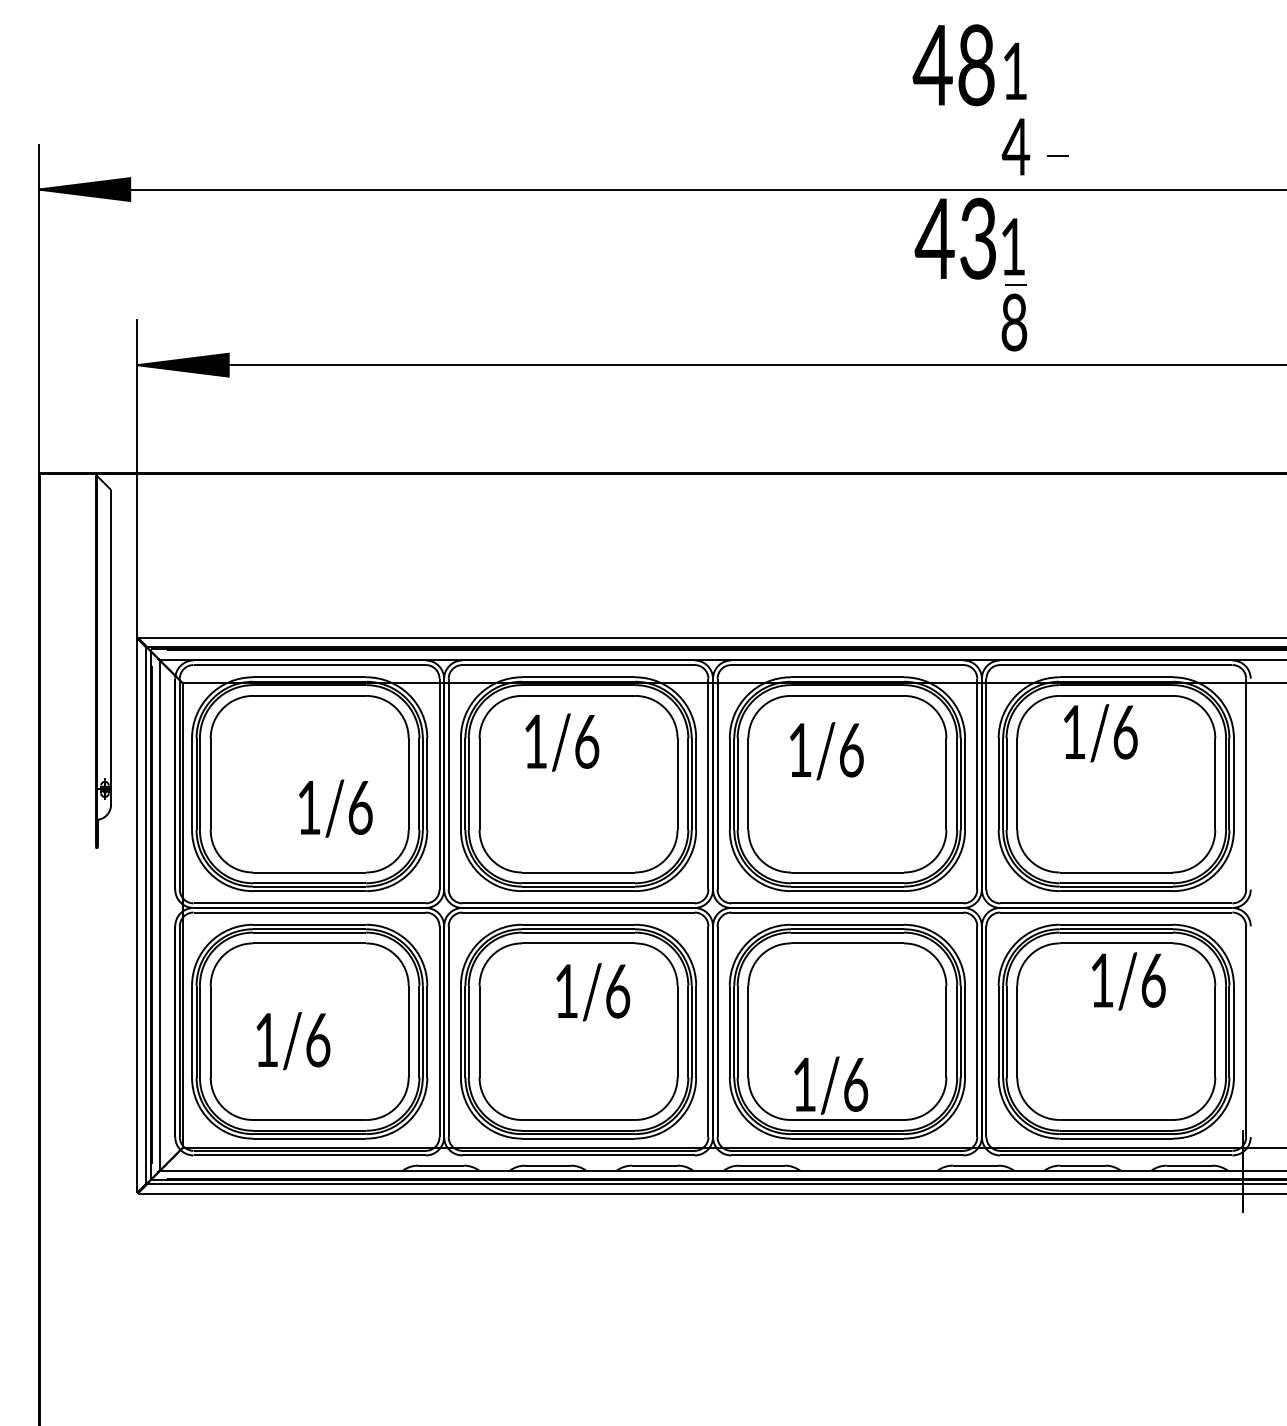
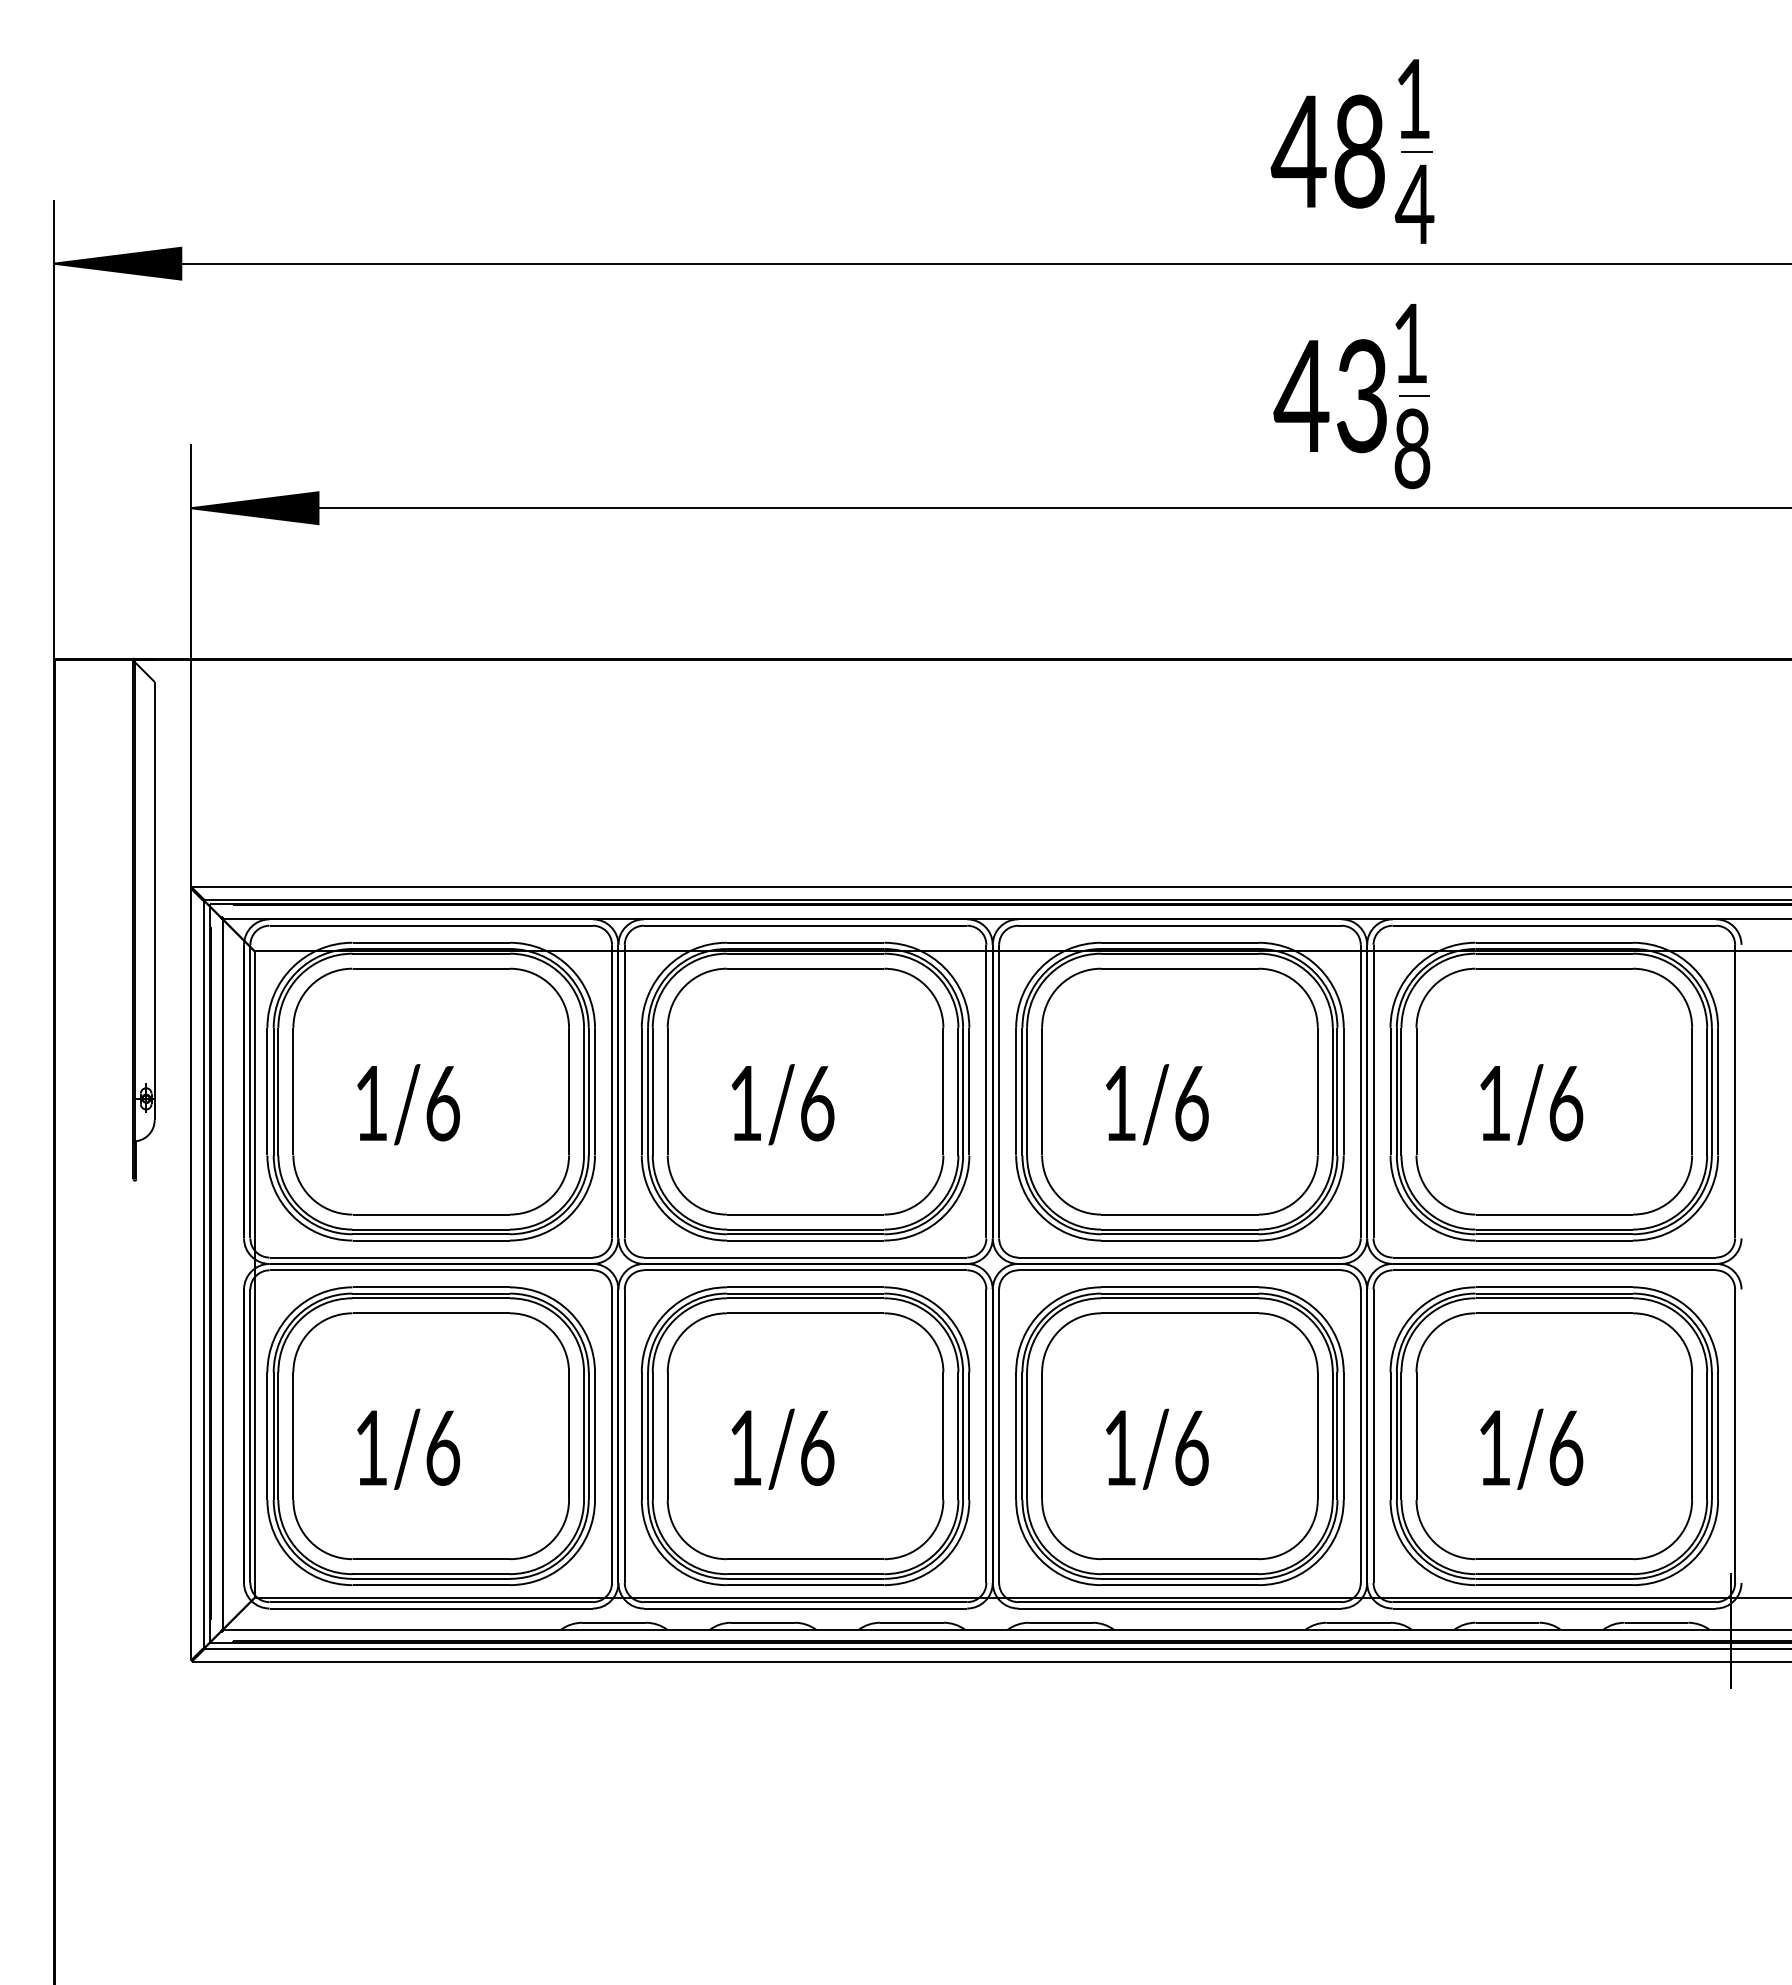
text: (953, 65) -> (1327, 151), moved
line: (1057, 155) -> (1416, 151), moved
text: (954, 238) -> (1329, 396), moved
text: (1100, 733) -> (1531, 1104), moved
text: (561, 742) -> (782, 1104), moved
text: (827, 751) -> (1157, 1104), moved
text: (335, 808) -> (408, 1104), moved
text: (1128, 980) -> (1531, 1448), moved
text: (592, 991) -> (782, 1448), moved
text: (831, 1085) -> (1157, 1448), moved

